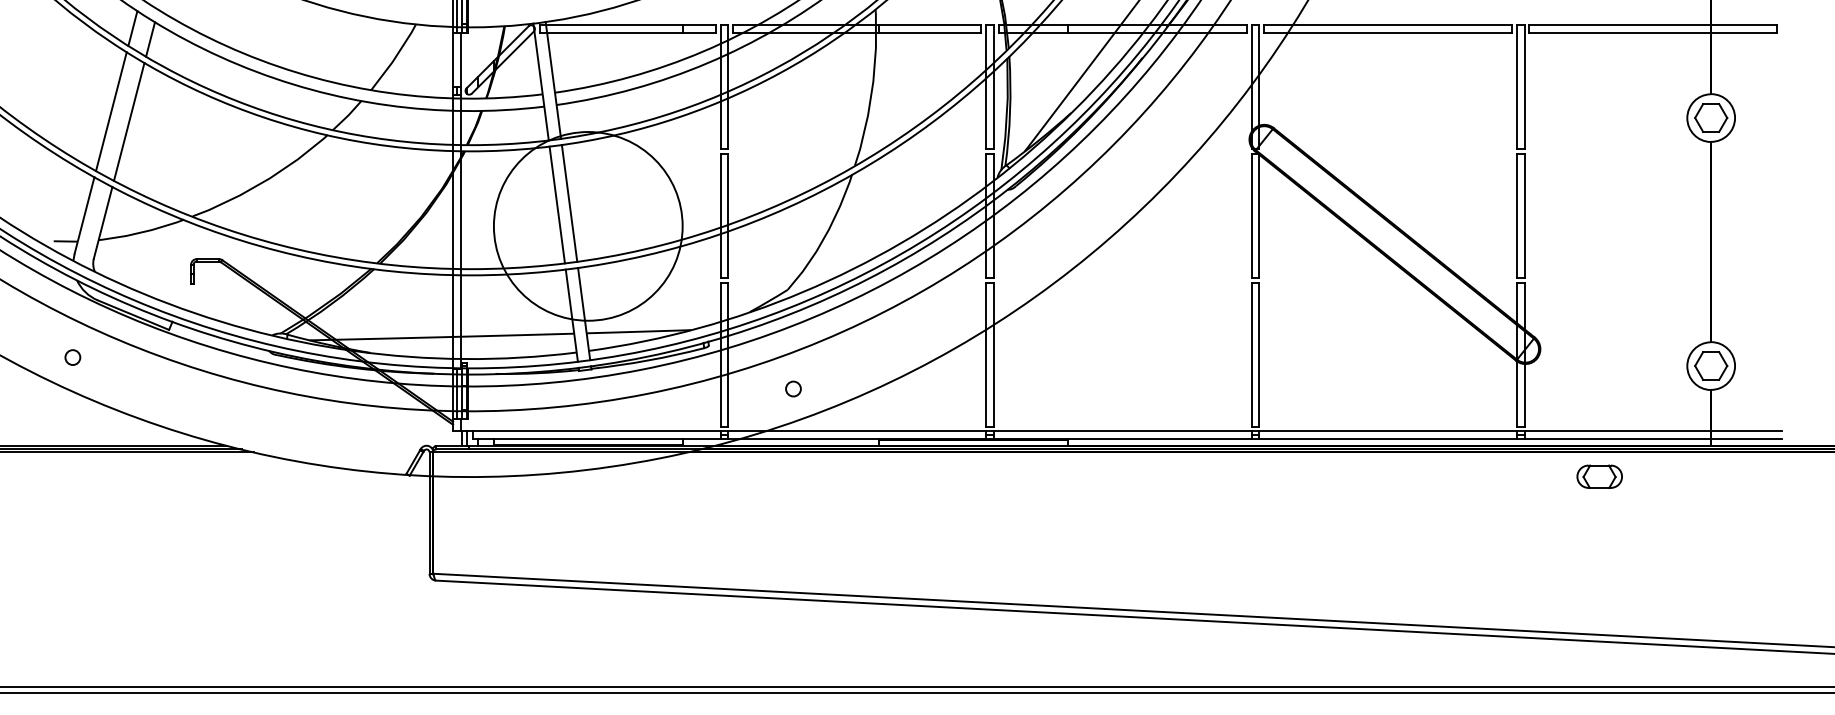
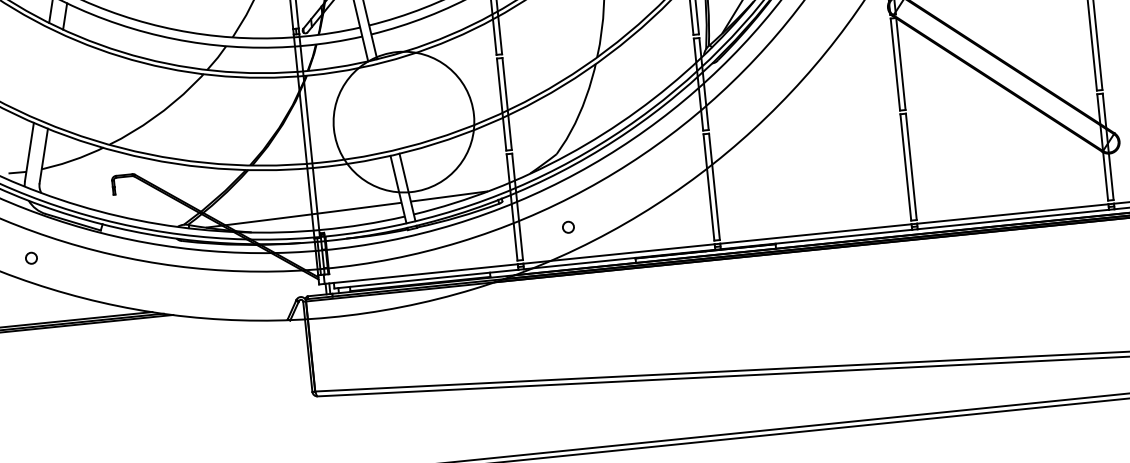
line: (111, 111) -> (41, 72), removed
line: (129, 121) -> (55, 78), removed
line: (569, 202) -> (388, 105), removed
line: (556, 204) -> (378, 108), removed

